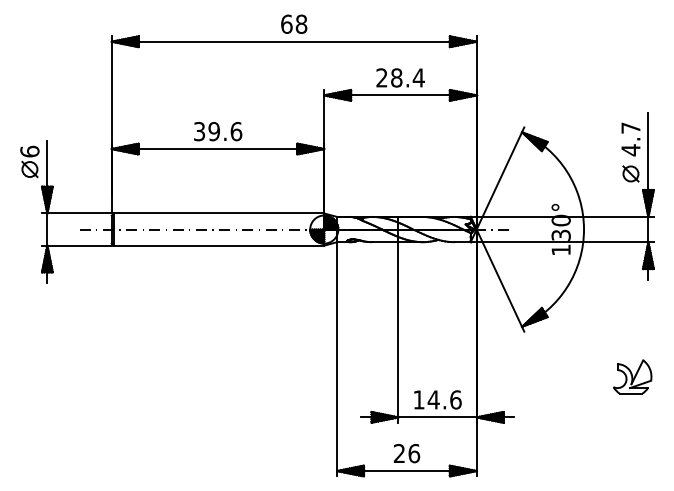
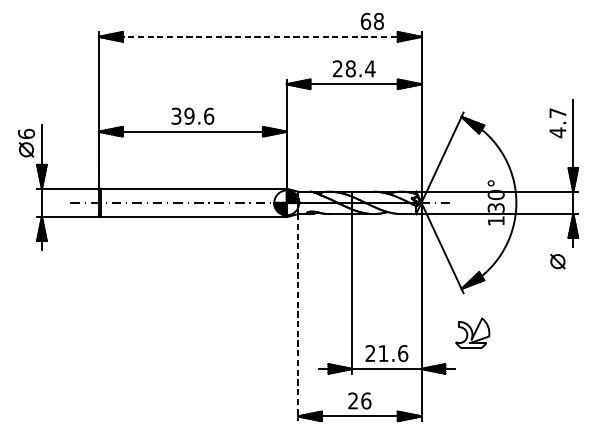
text: (294, 23) -> (372, 20), moved
line: (294, 41) -> (260, 36), solid -> dashed
part: (630, 173) -> (557, 261), moved
line: (337, 359) -> (298, 317), solid -> dashed
part: (632, 376) -> (472, 332), moved
text: (426, 399) -> (377, 353), 14.6 -> 21.6

